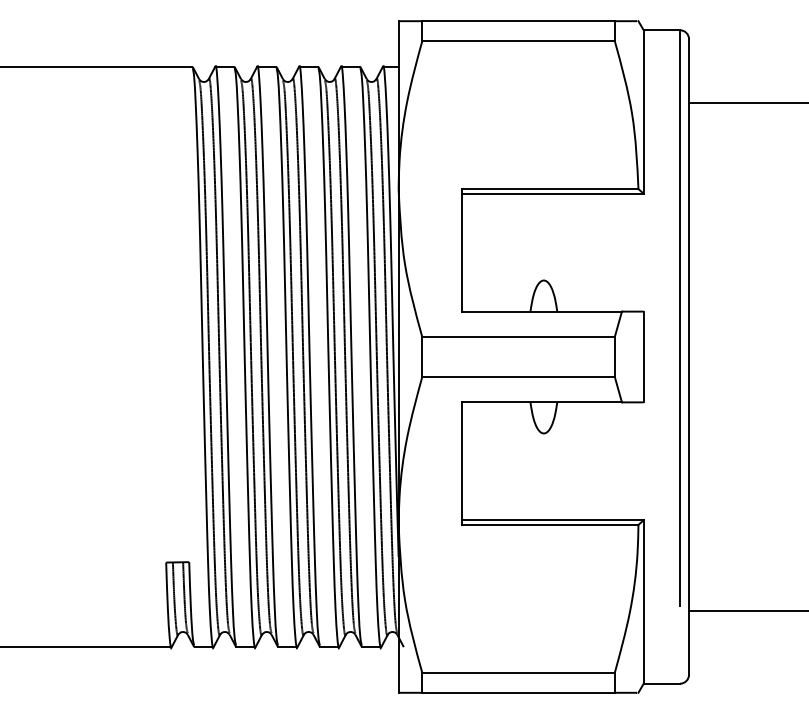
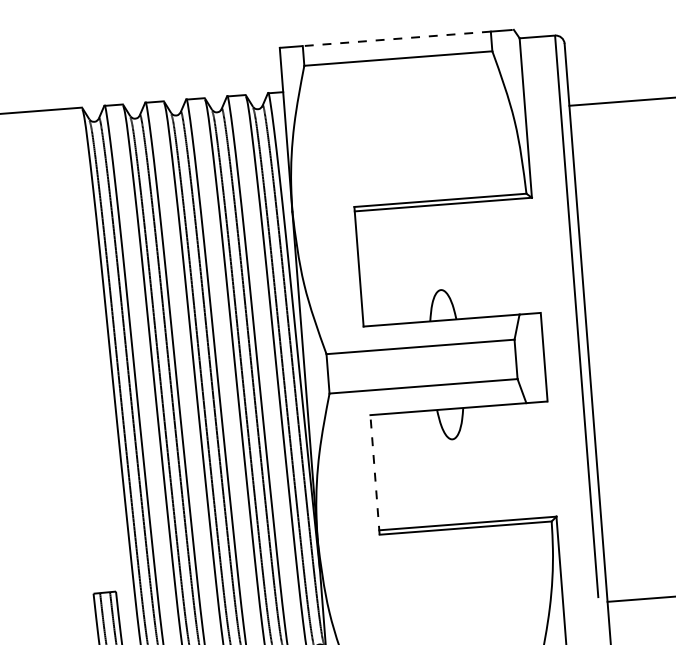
line: (518, 21) -> (396, 39), solid -> dashed
line: (462, 463) -> (375, 474), solid -> dashed

